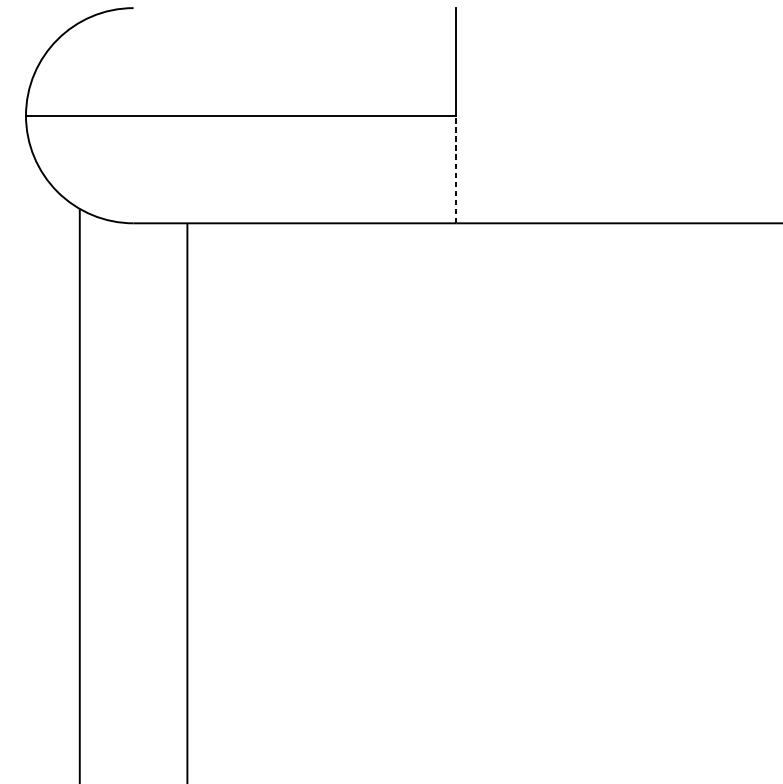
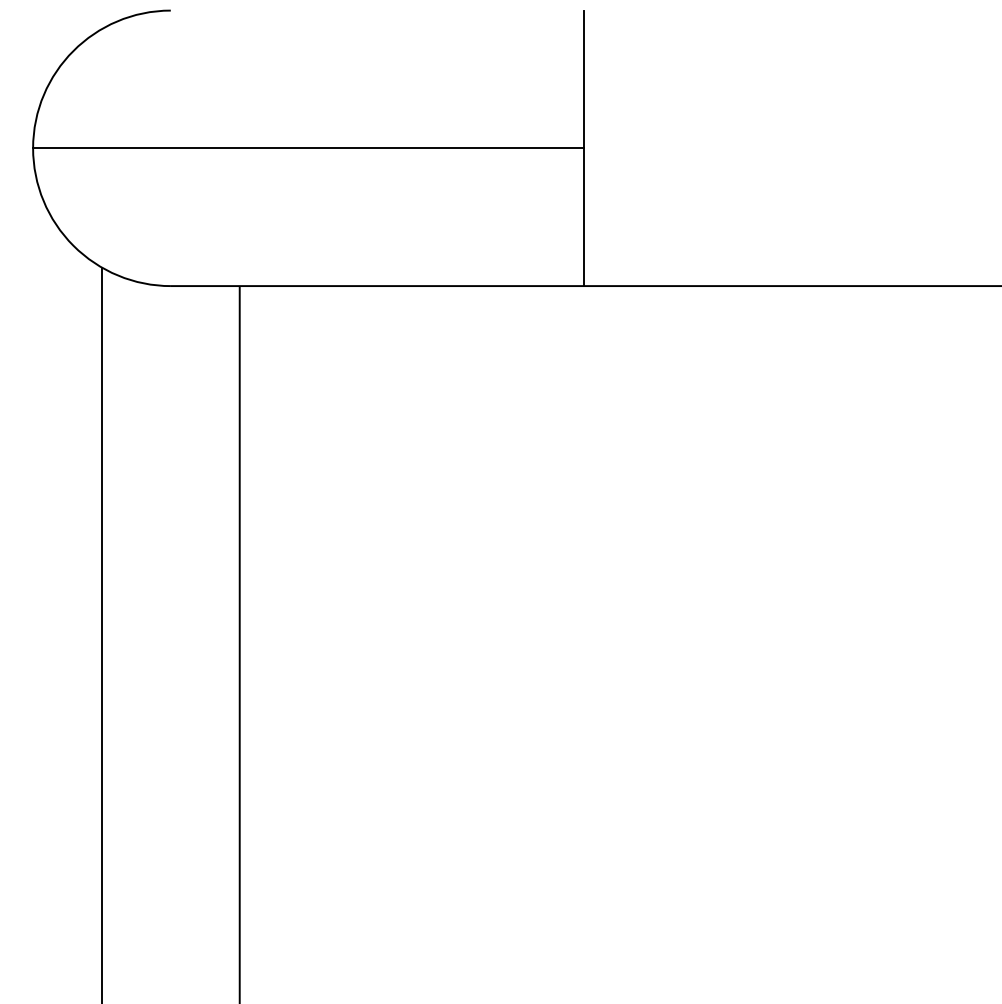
line: (456, 169) -> (584, 217), dashed -> solid

